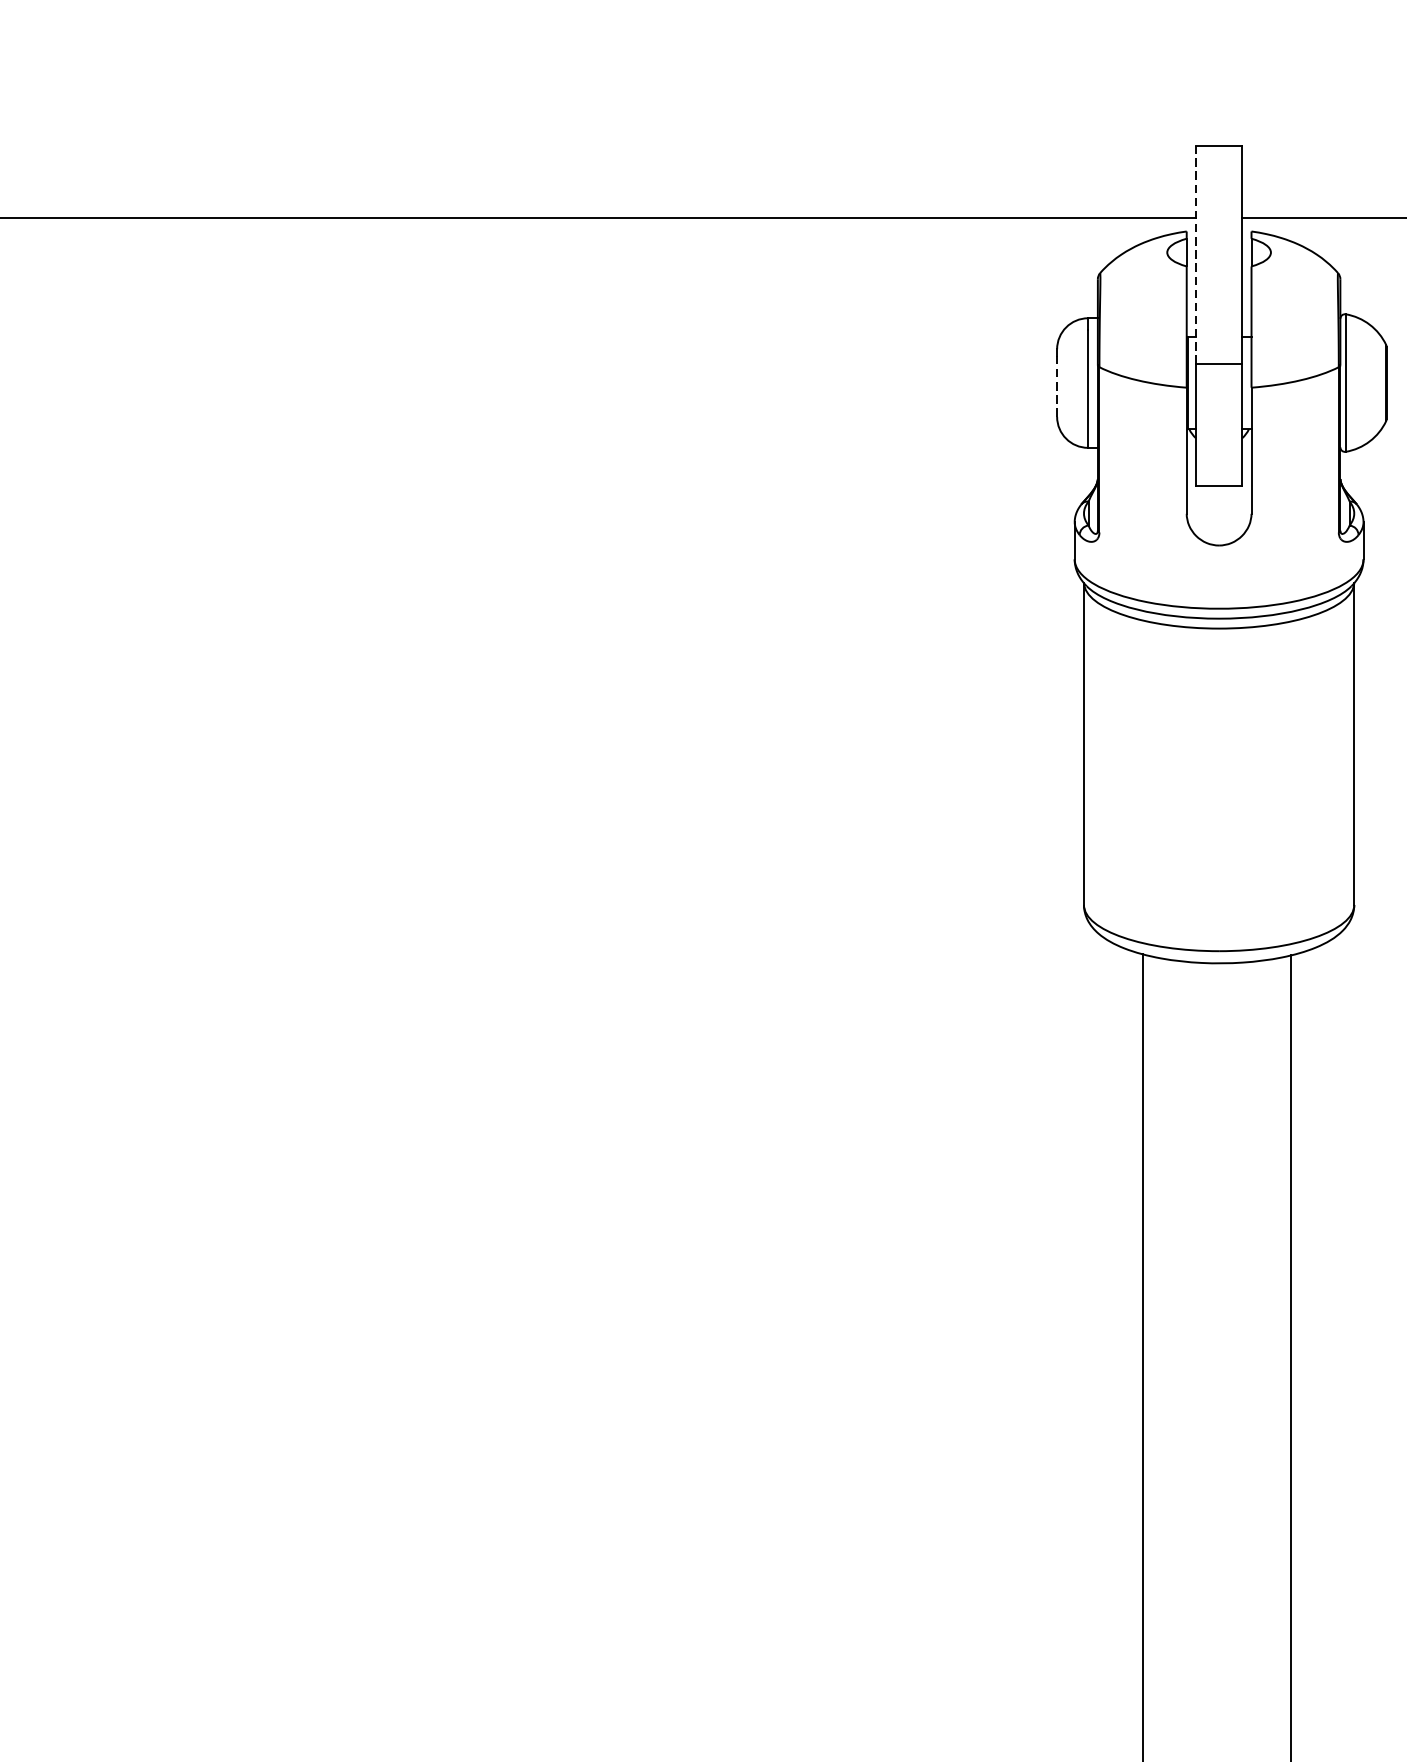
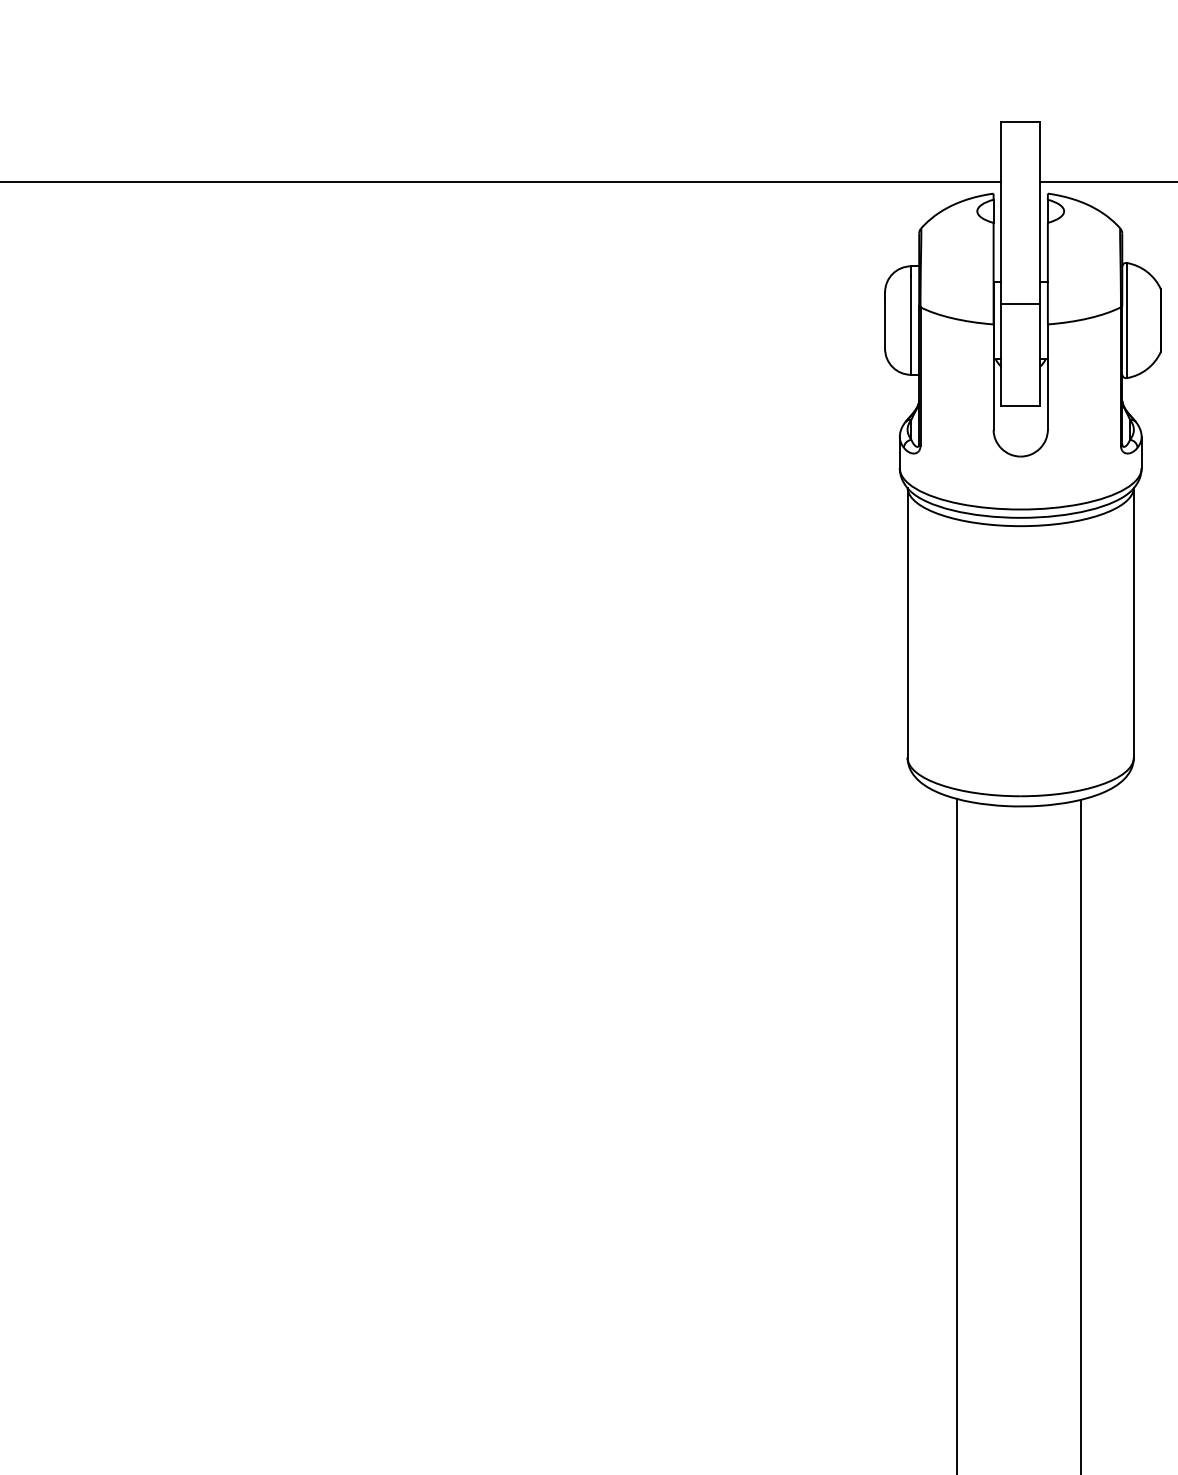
line: (1196, 253) -> (1001, 212), dashed -> solid
line: (1057, 386) -> (885, 323), dashed -> solid

